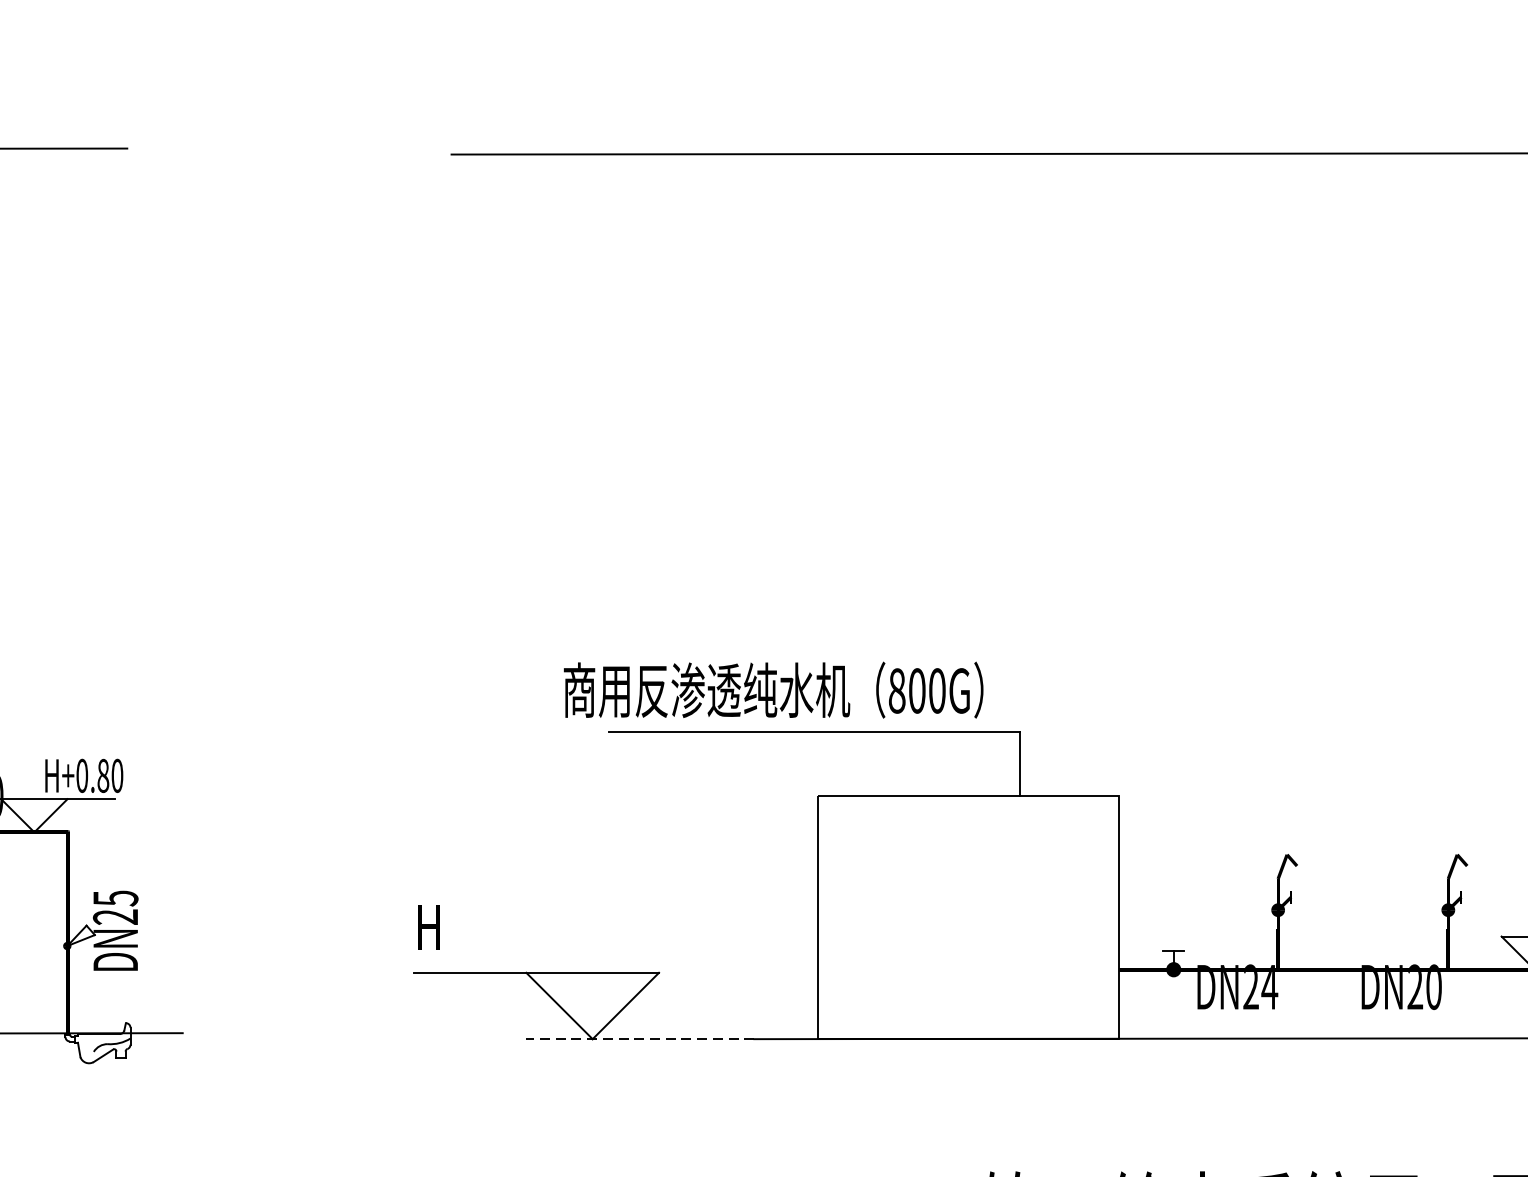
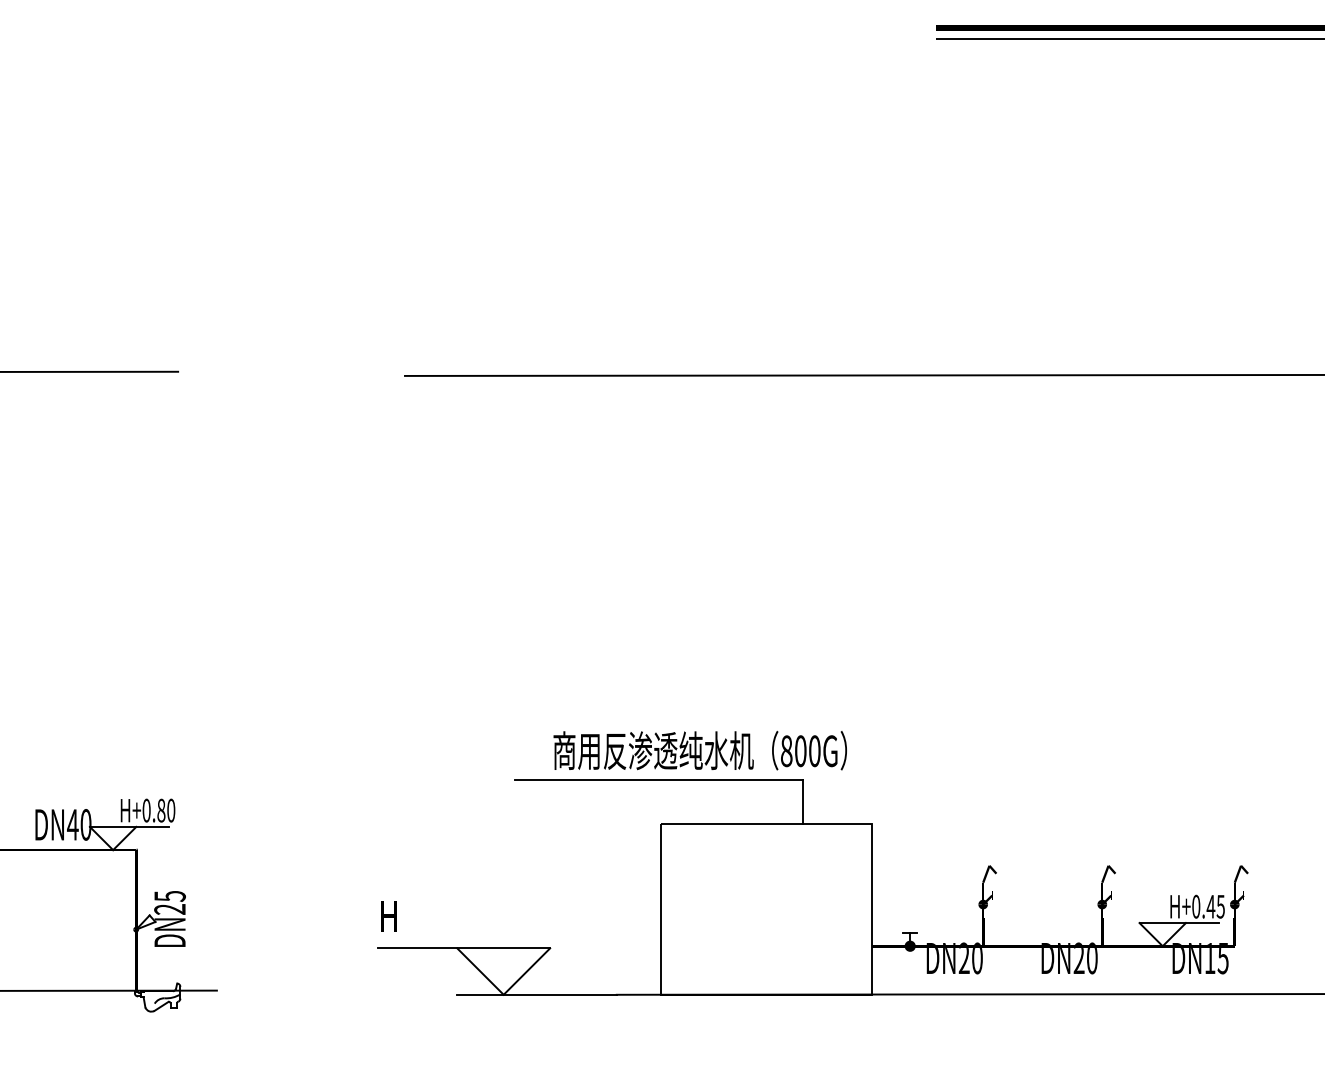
text: (772, 689) -> (699, 750), moved
text: (1269, 987) -> (977, 958), DN24 -> DN20
line: (640, 1038) -> (537, 994), dashed -> solid

